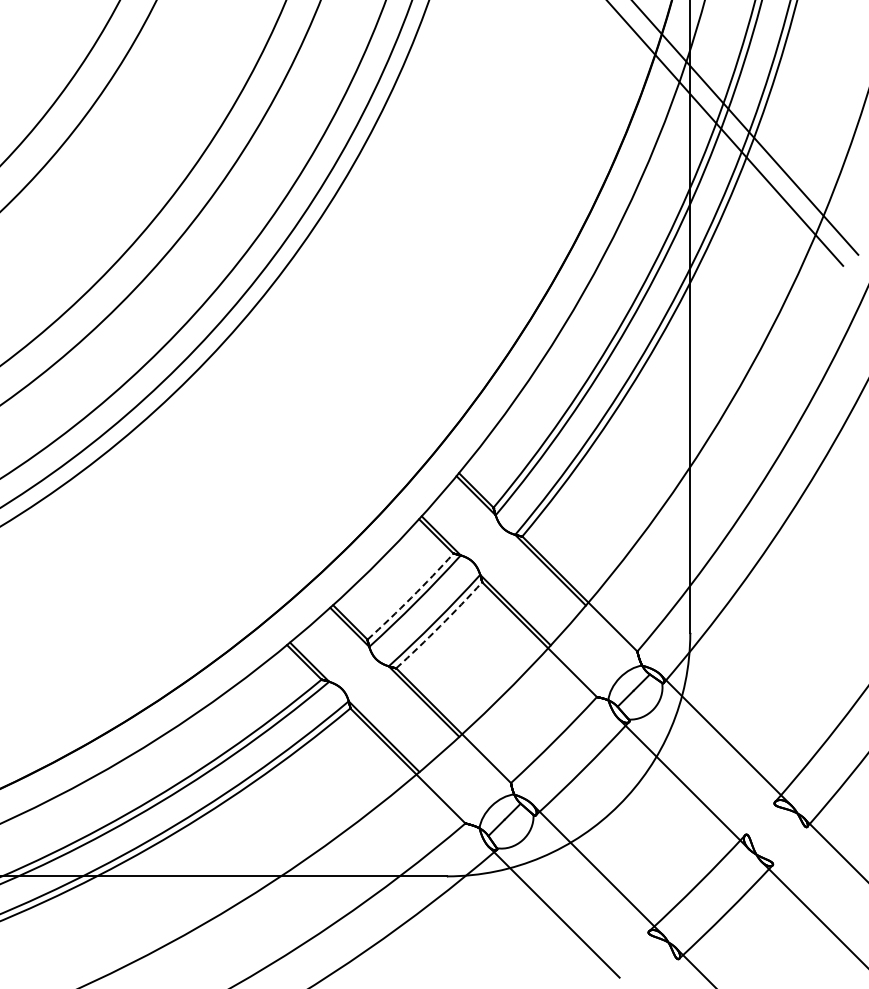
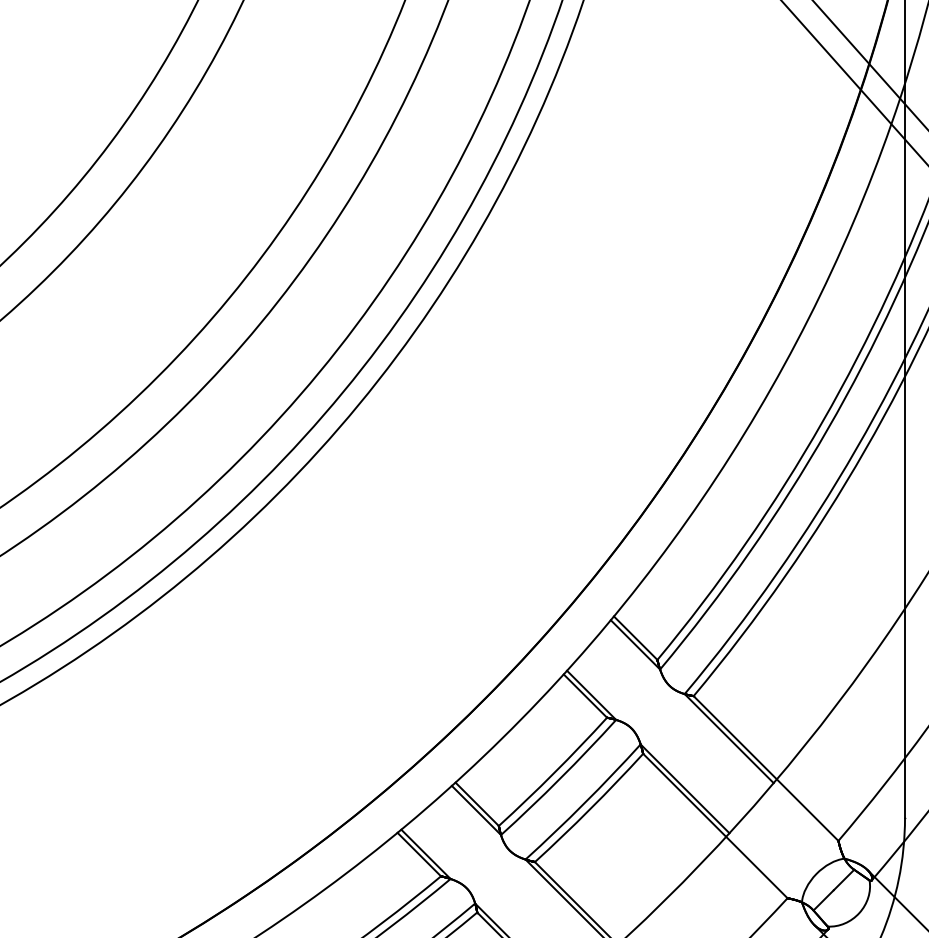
arc: (411, 597) -> (554, 772), dashed -> solid
arc: (440, 626) -> (590, 809), dashed -> solid

